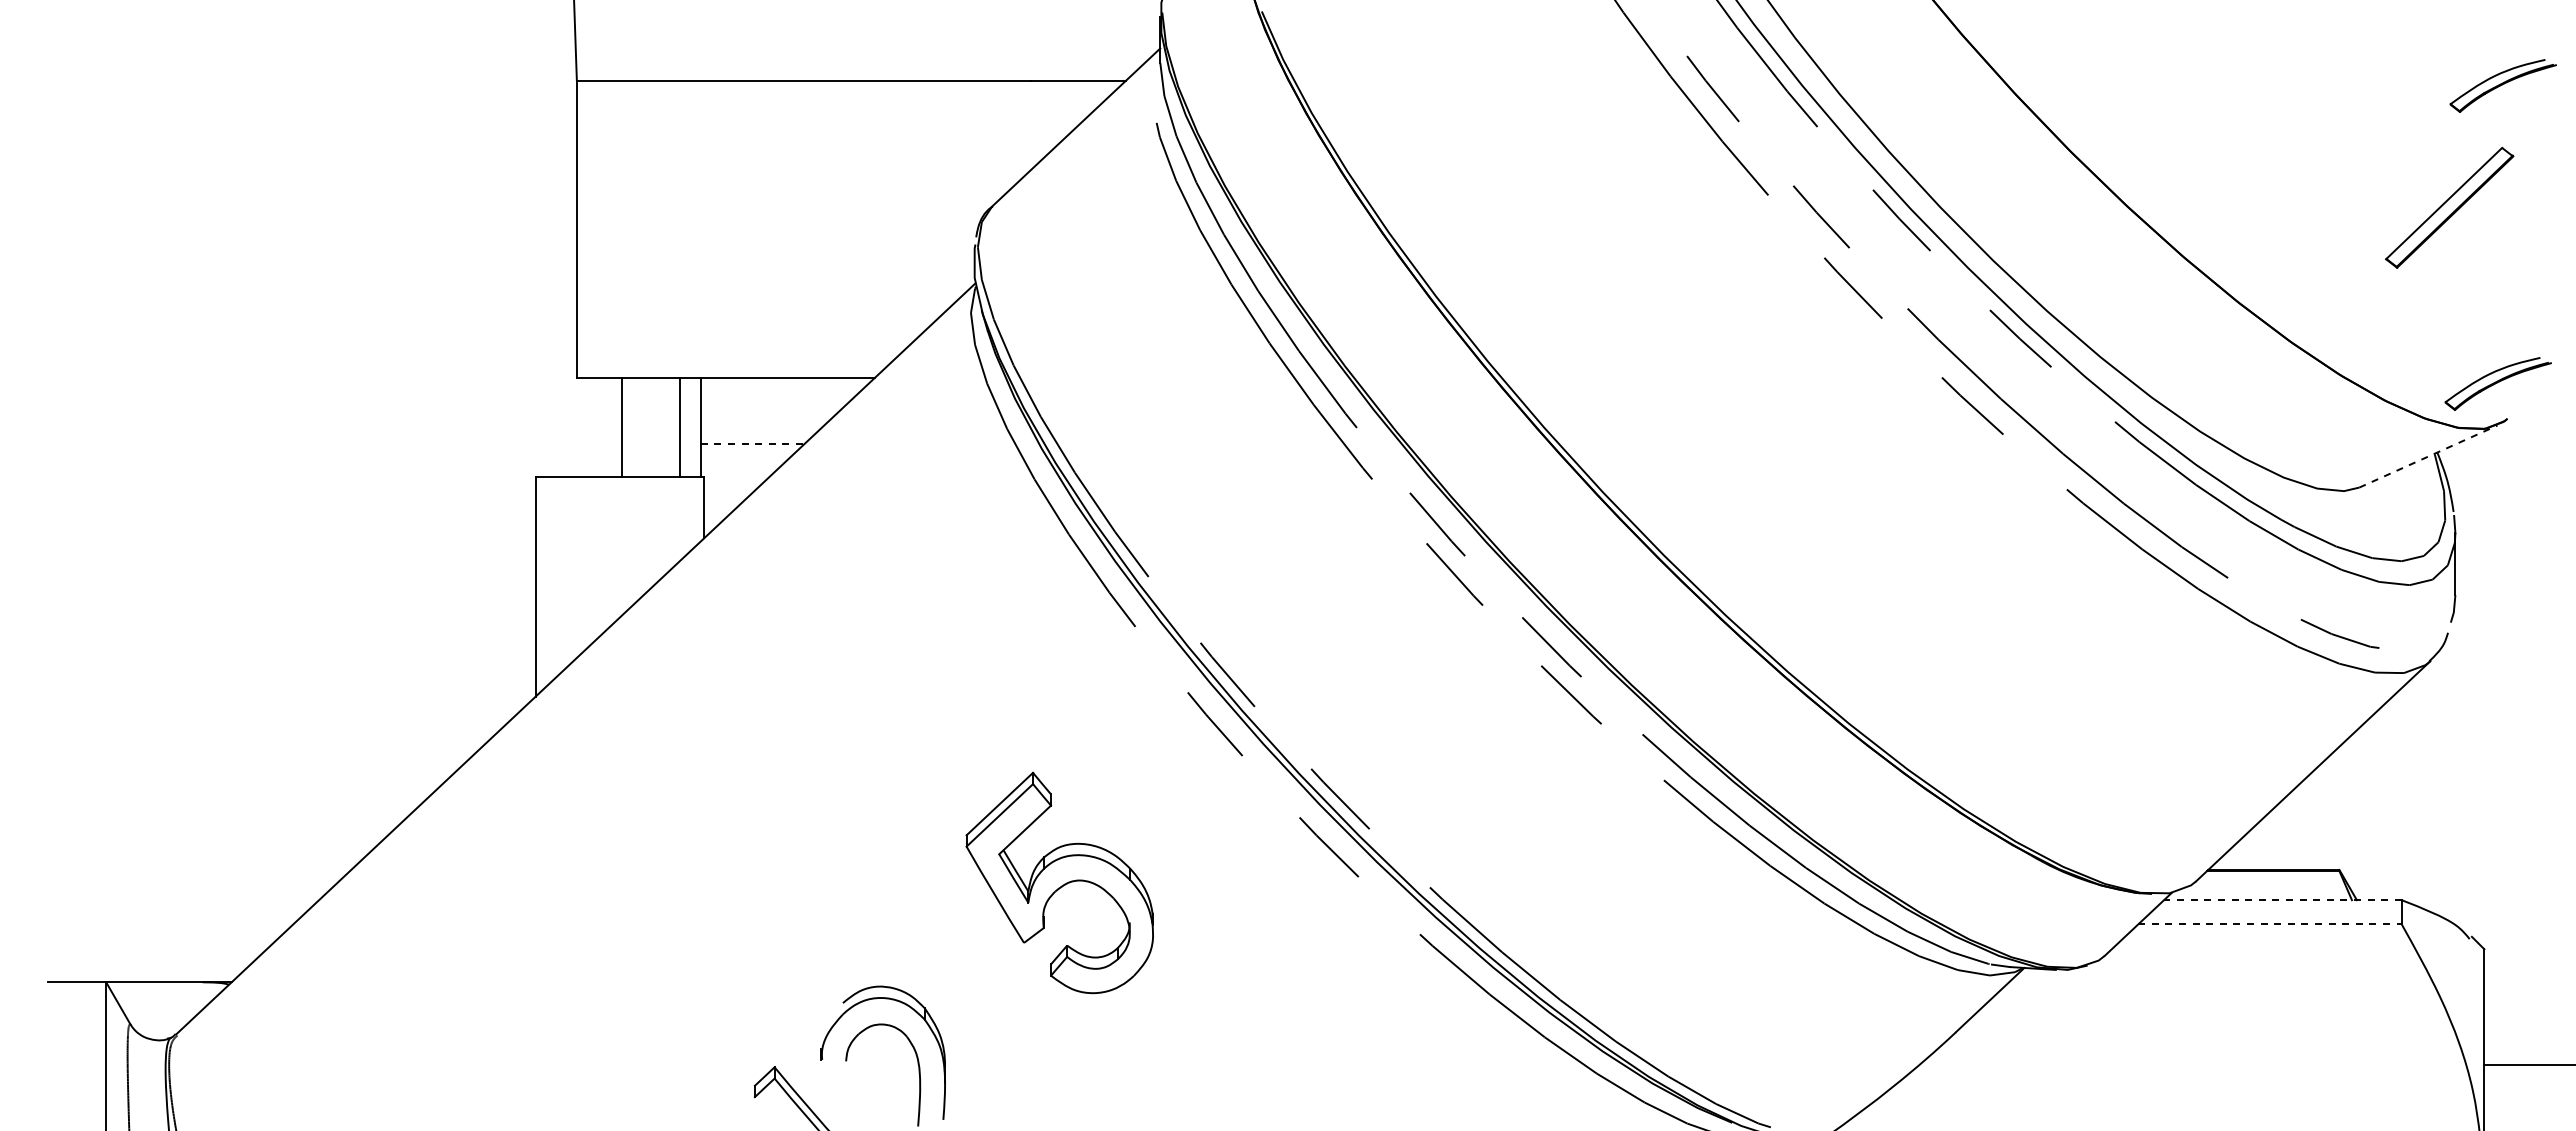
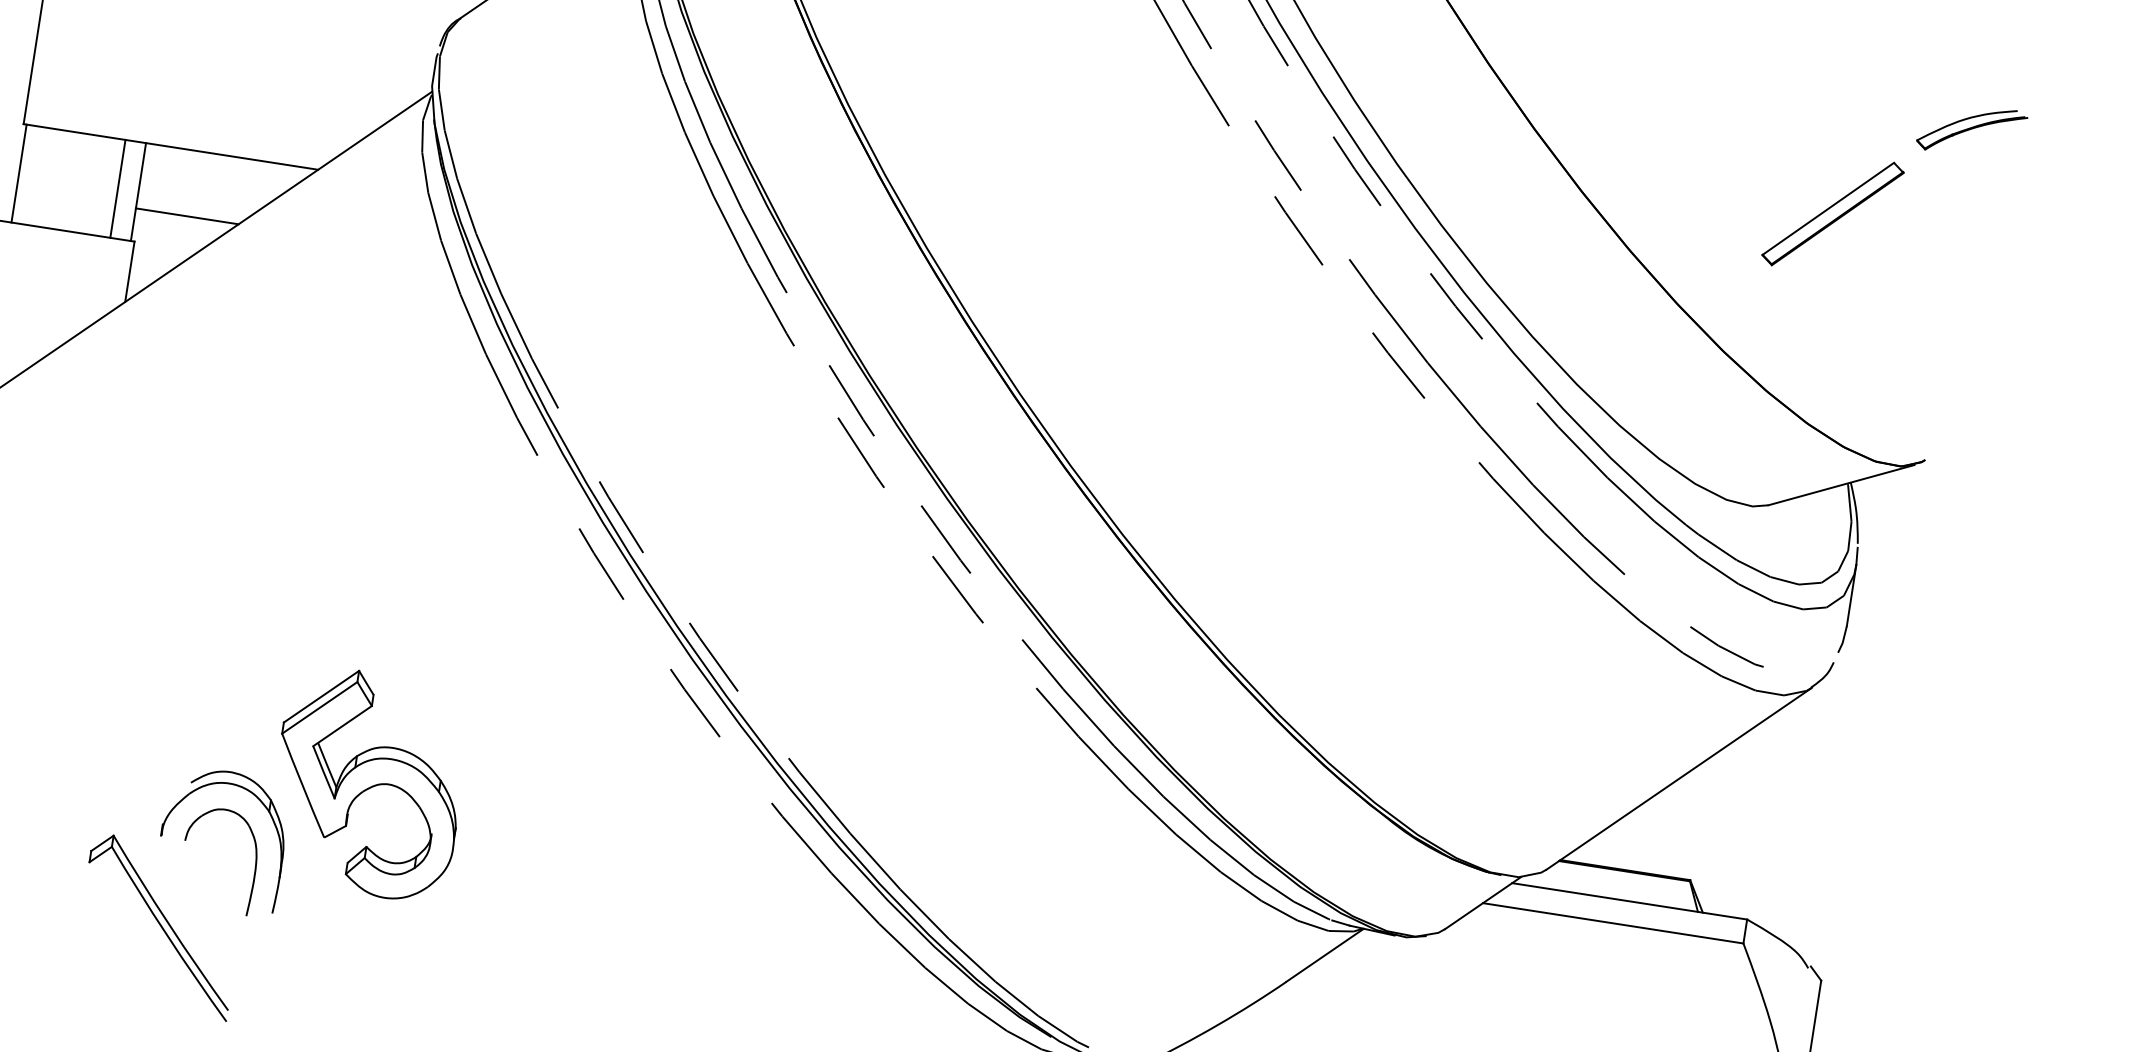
part: (2449, 207) -> (1832, 213), moved
part: (2497, 383) -> (1920, 423), removed
line: (621, 426) -> (18, 172), moved
line: (752, 443) -> (187, 215), dashed -> solid
line: (2428, 456) -> (1841, 485), dashed -> solid
part: (1059, 882) -> (368, 783), moved
line: (2282, 900) -> (1629, 901), dashed -> solid
line: (2269, 924) -> (1612, 923), dashed -> solid

